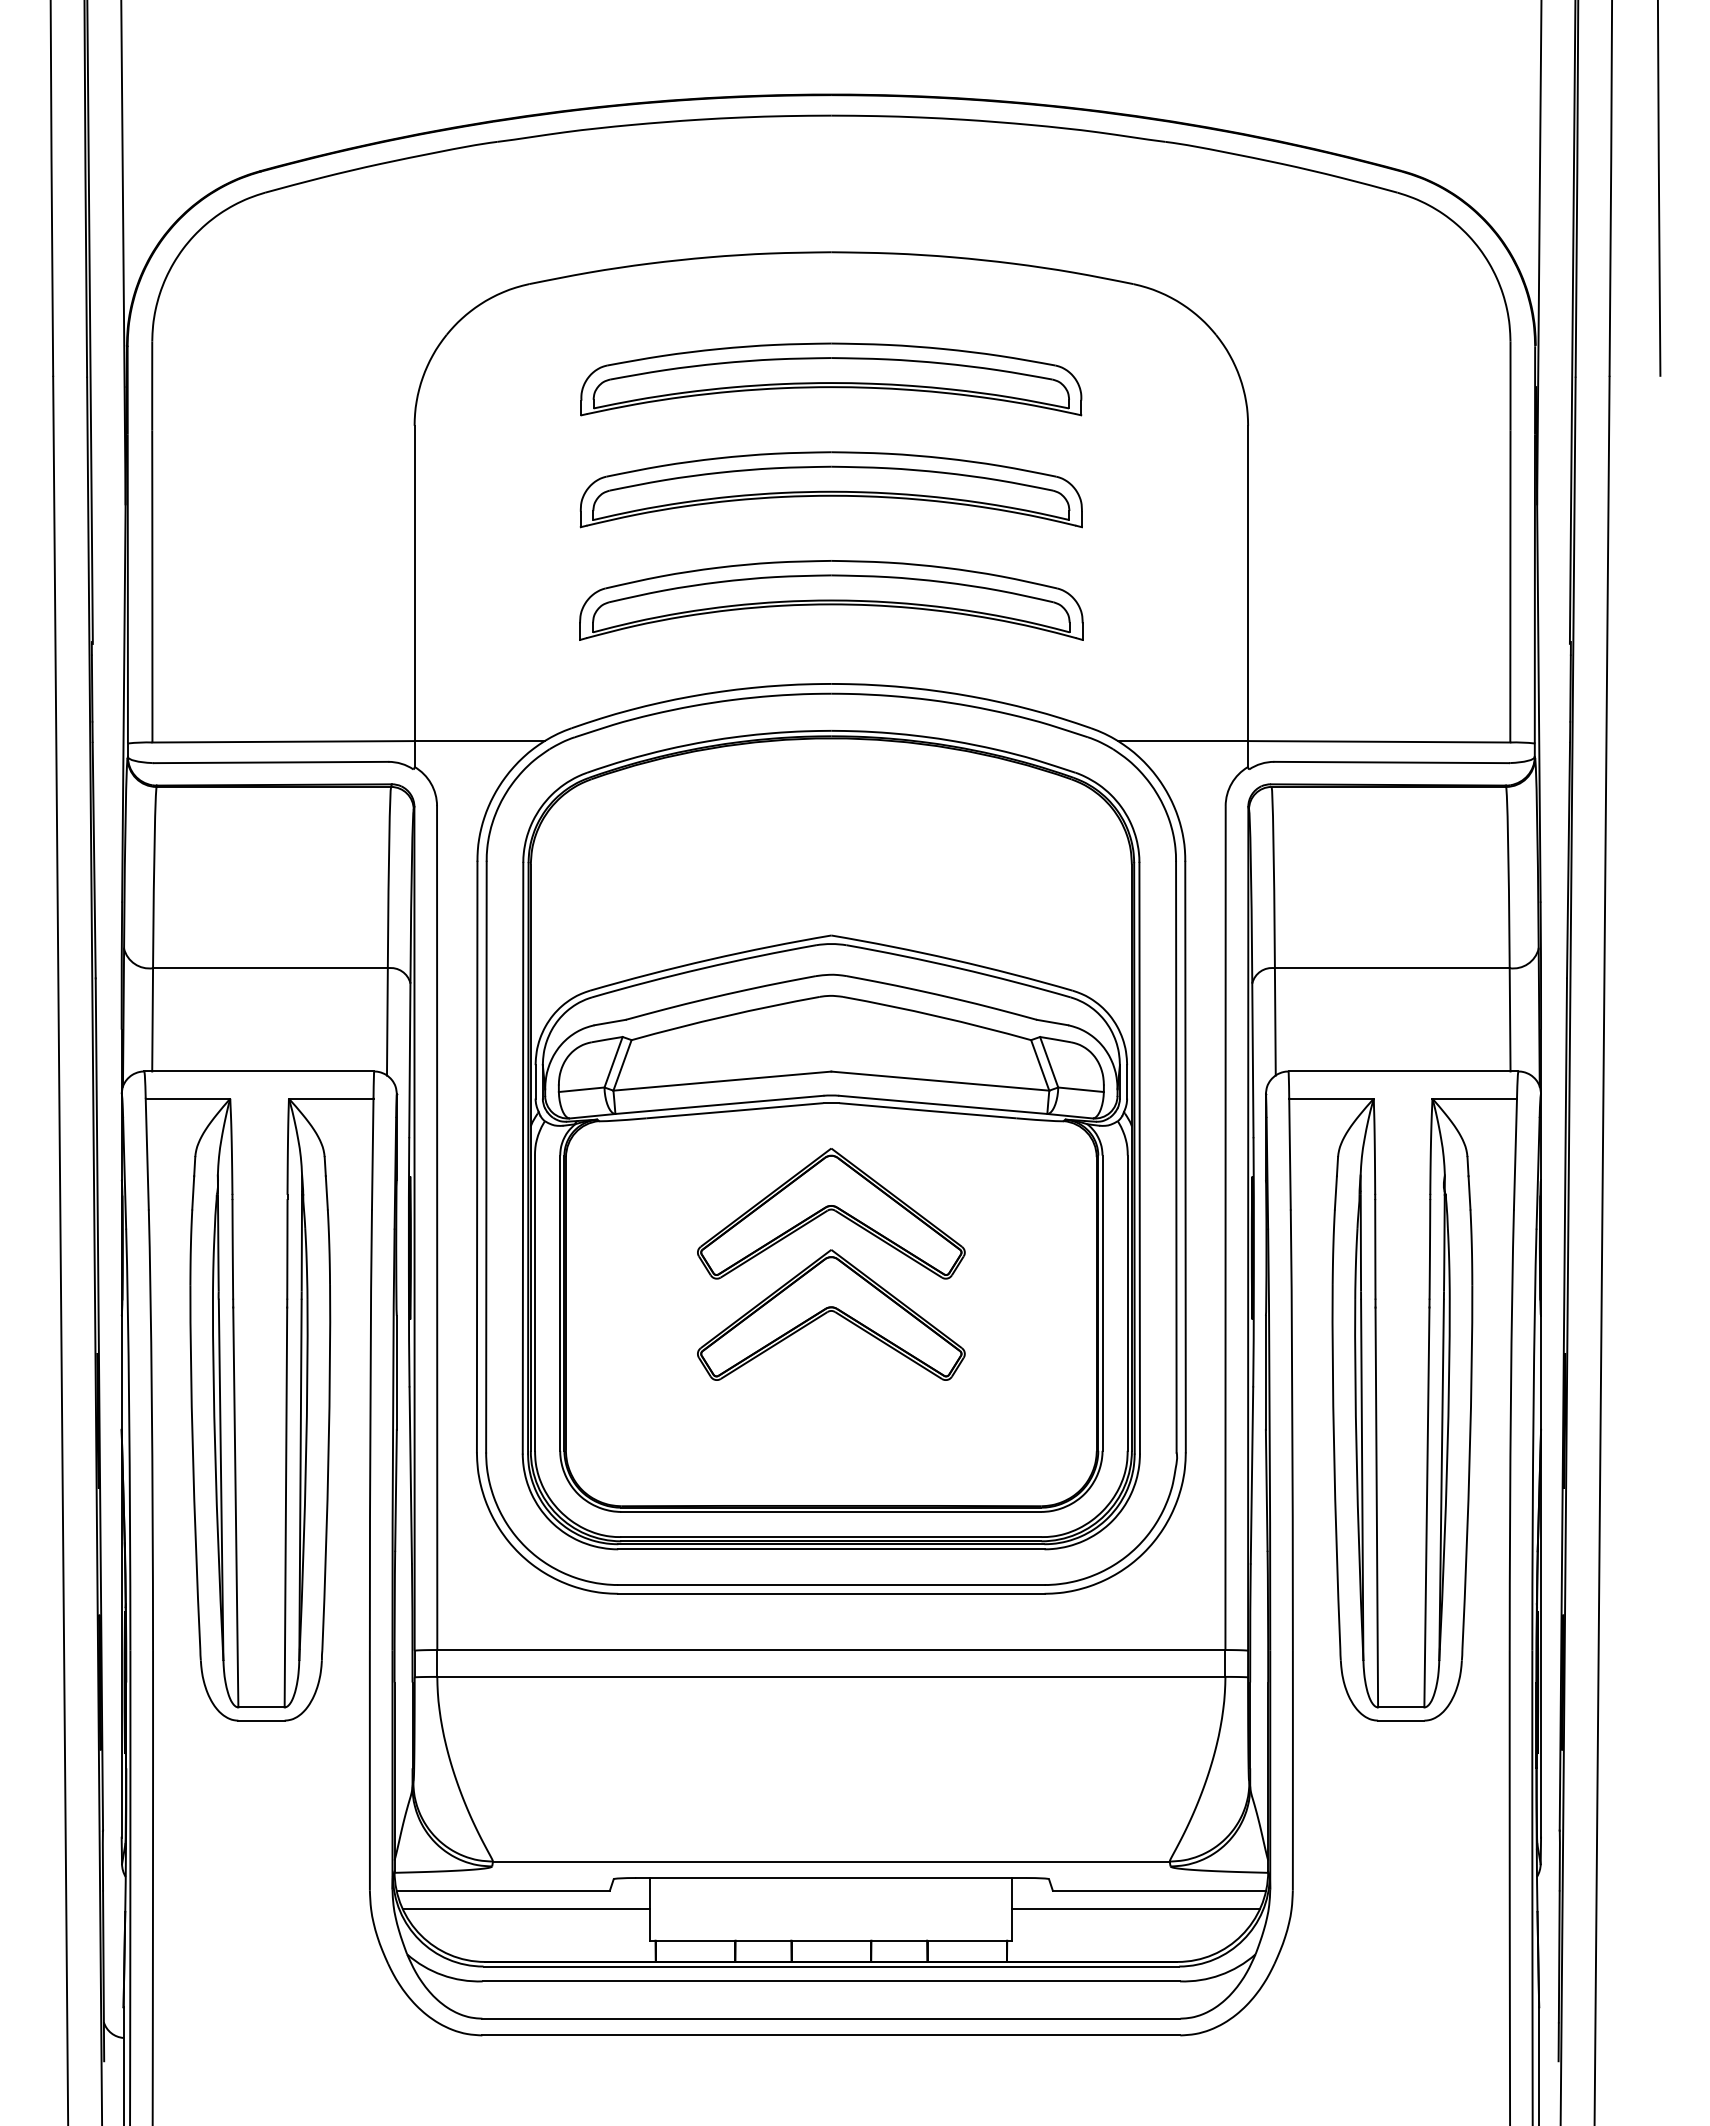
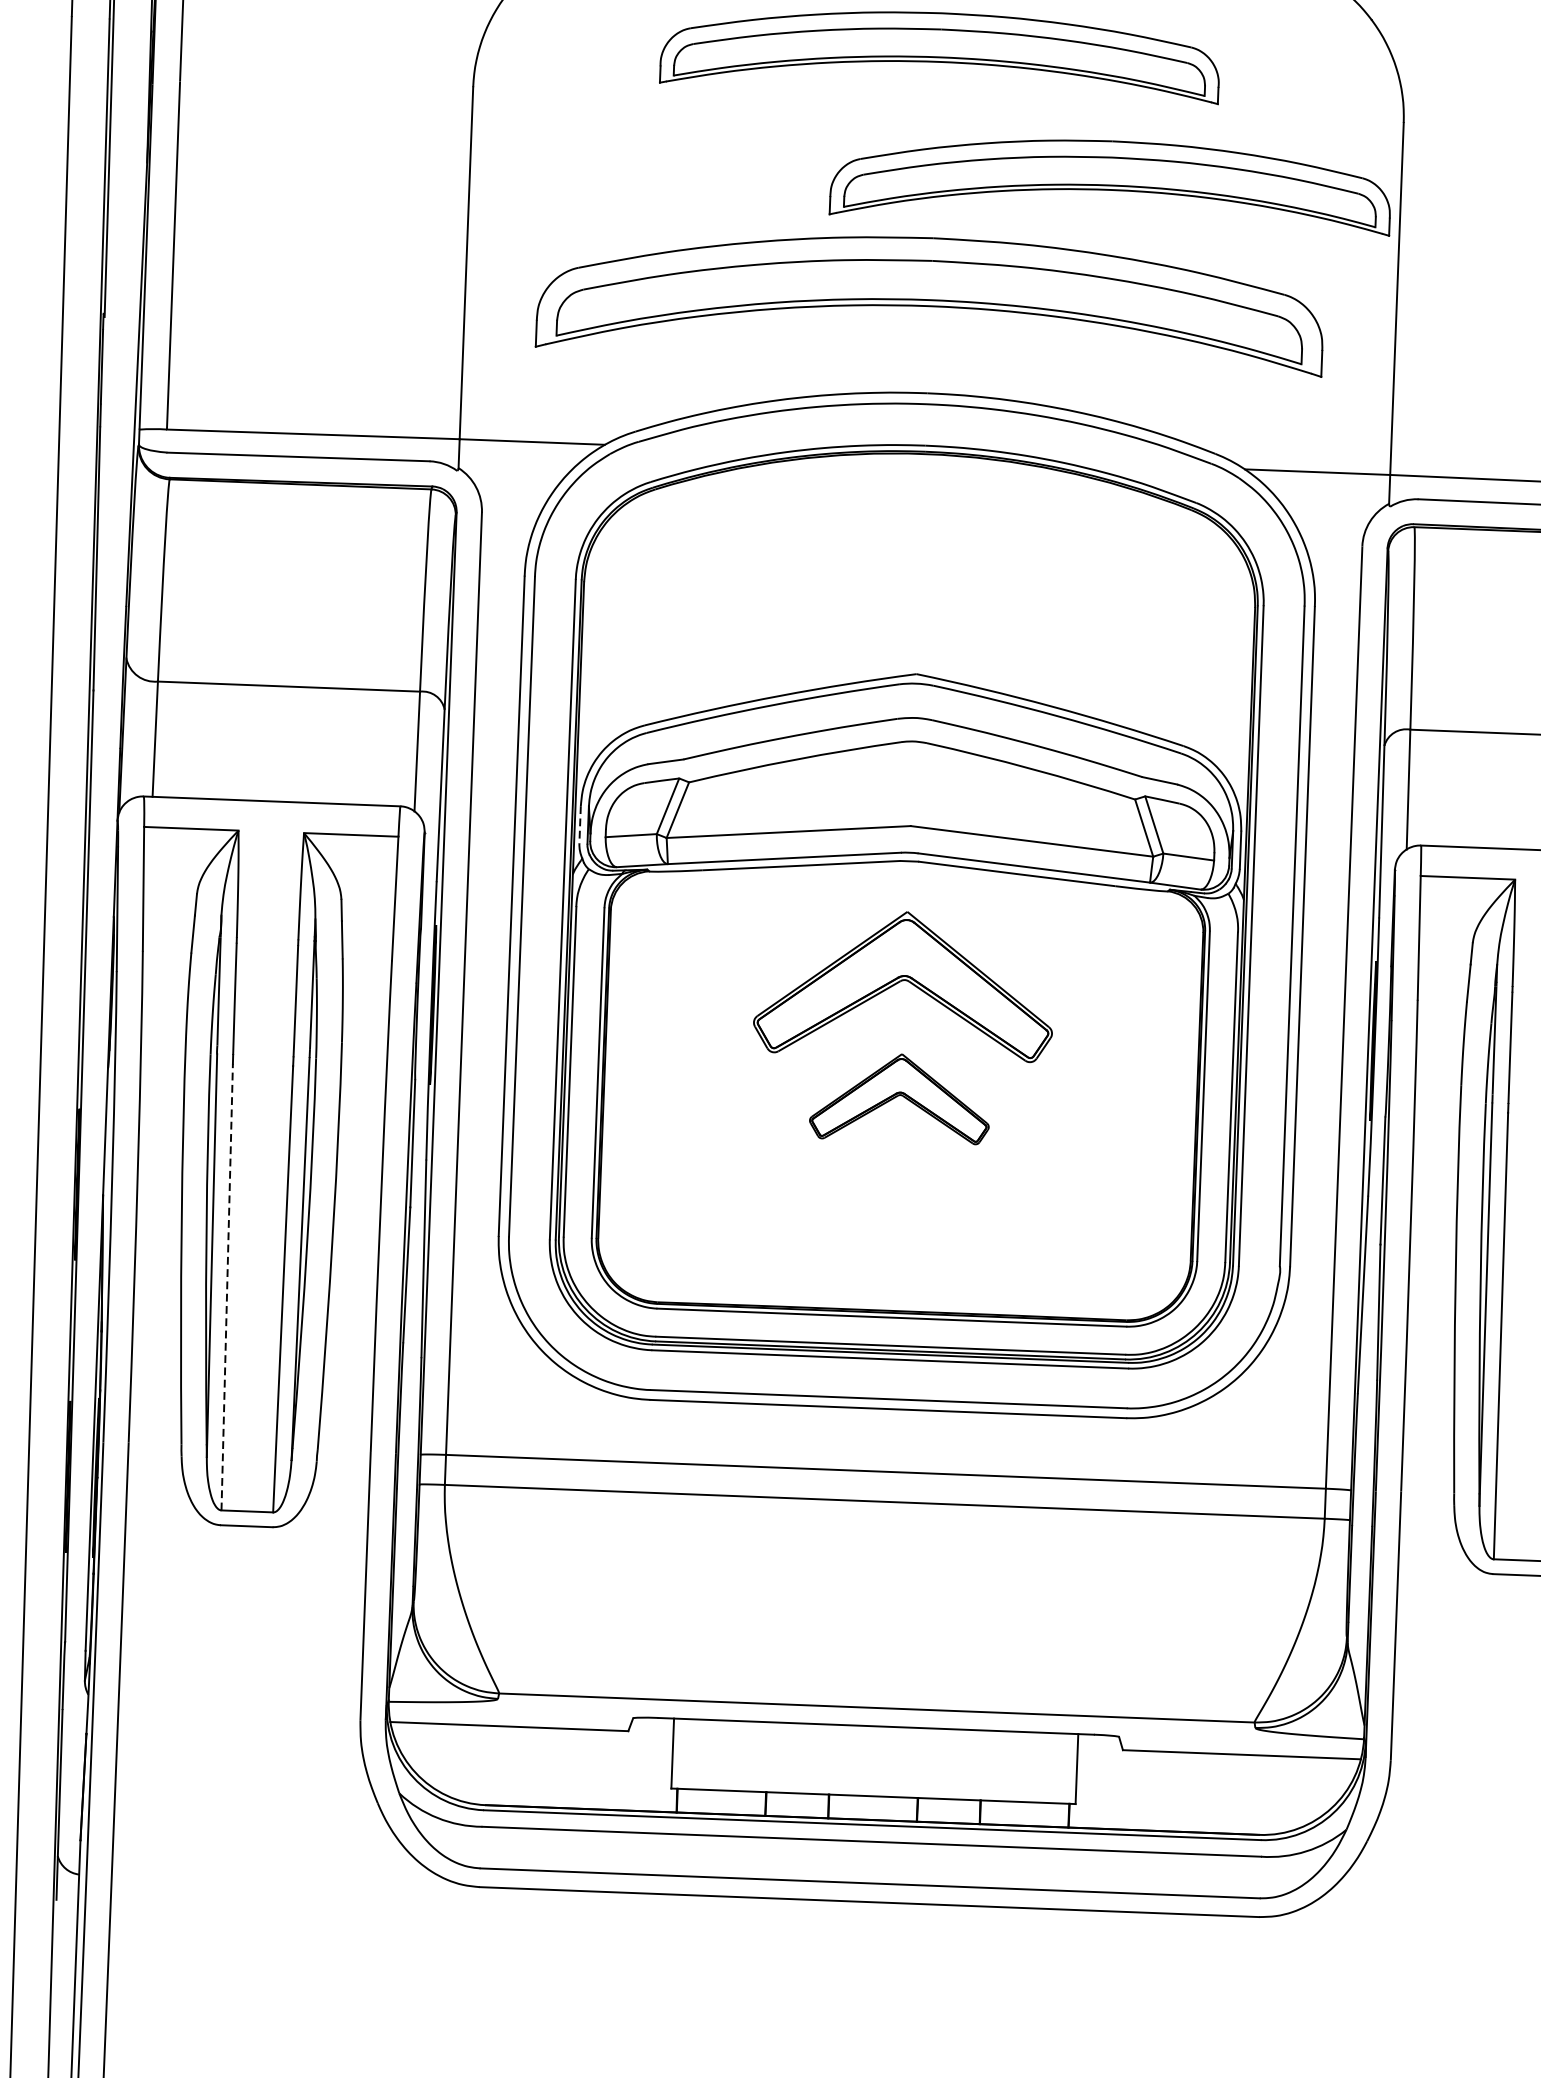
part: (830, 489) -> (1110, 182), moved
part: (831, 600) -> (931, 300), size x1.4
line: (535, 1081) -> (580, 824), solid -> dashed
part: (831, 1314) -> (900, 1097), size x0.6
line: (235, 1507) -> (226, 1287), solid -> dashed
line: (526, 1908) -> (534, 1747), removed
line: (1136, 1908) -> (1215, 1773), removed

